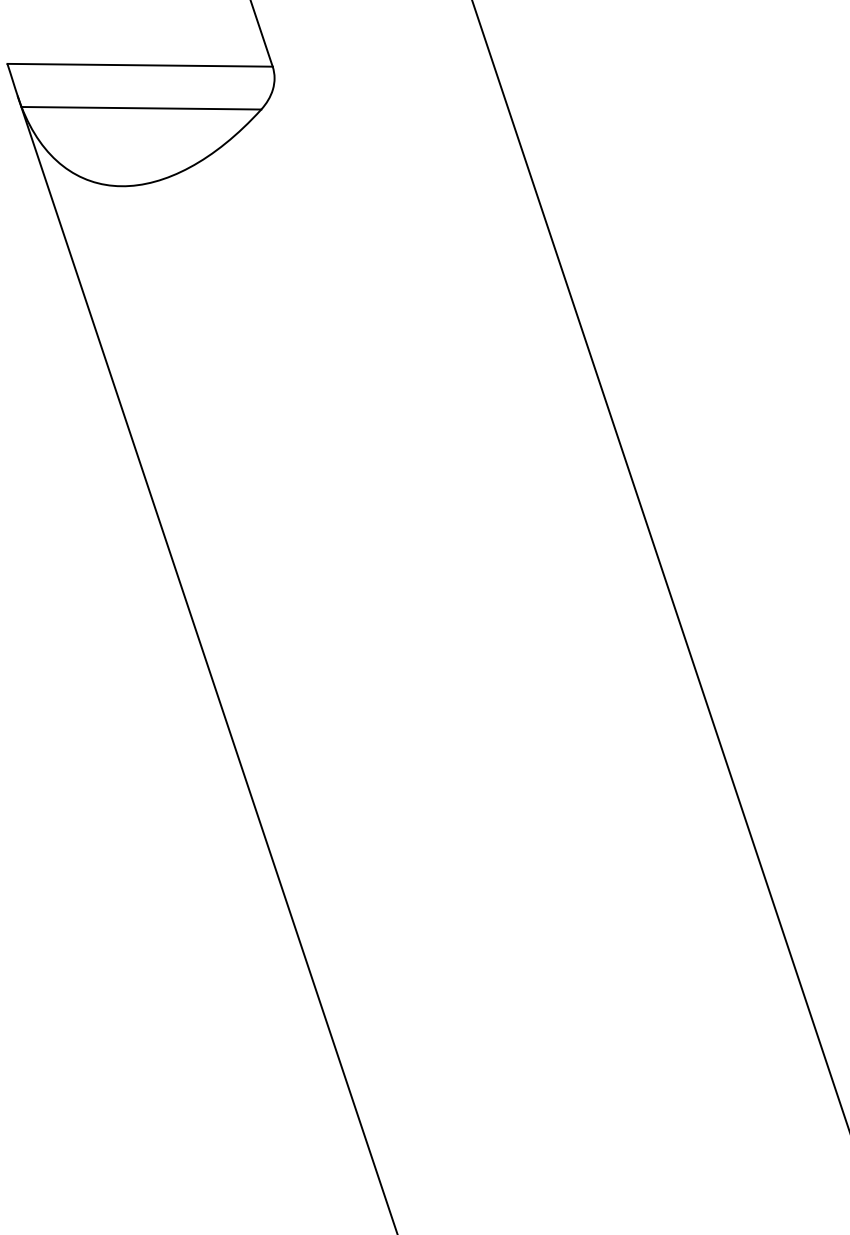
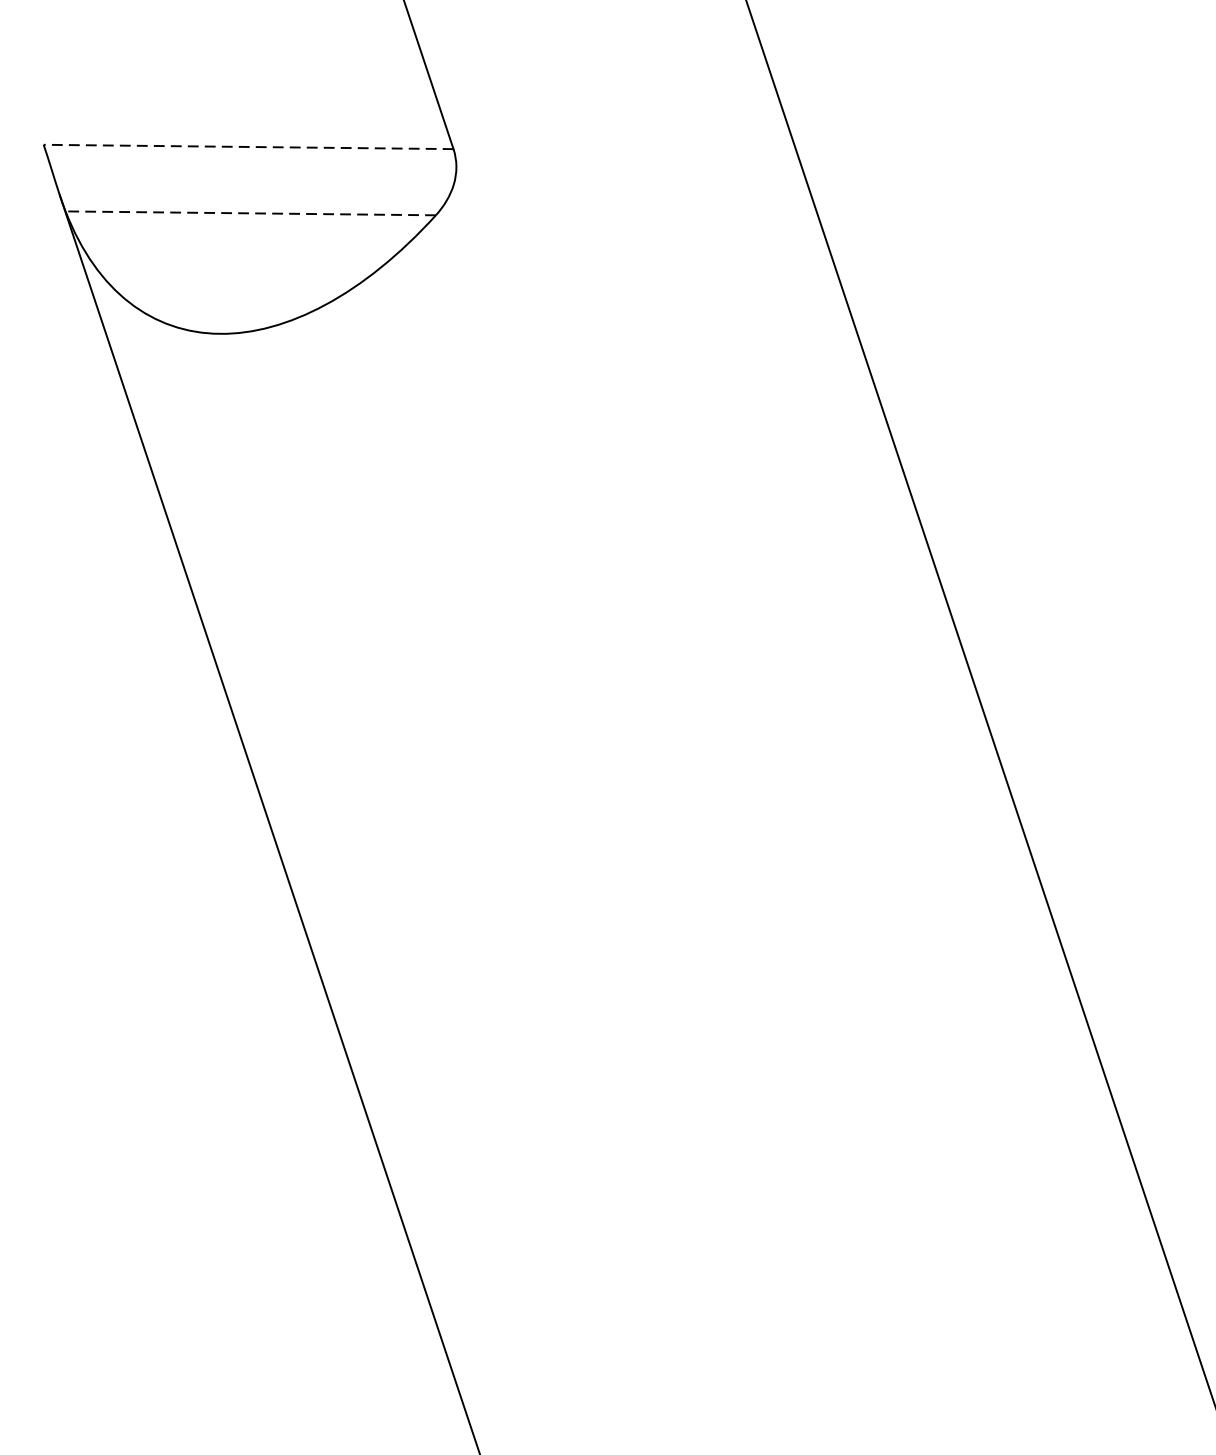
line: (140, 65) -> (249, 147), solid -> dashed
line: (141, 108) -> (250, 213), solid -> dashed

